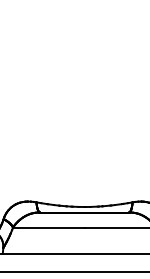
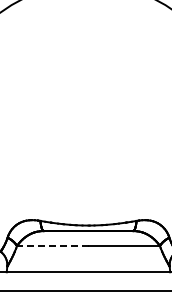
line: (48, 227) -> (52, 246), solid -> dashed

